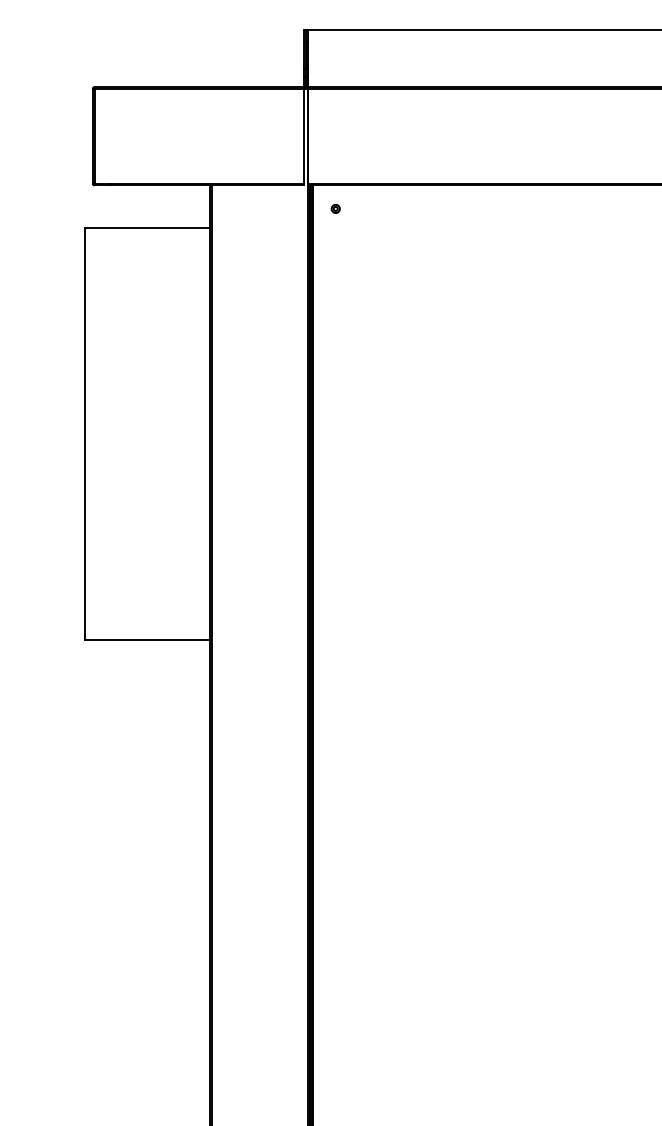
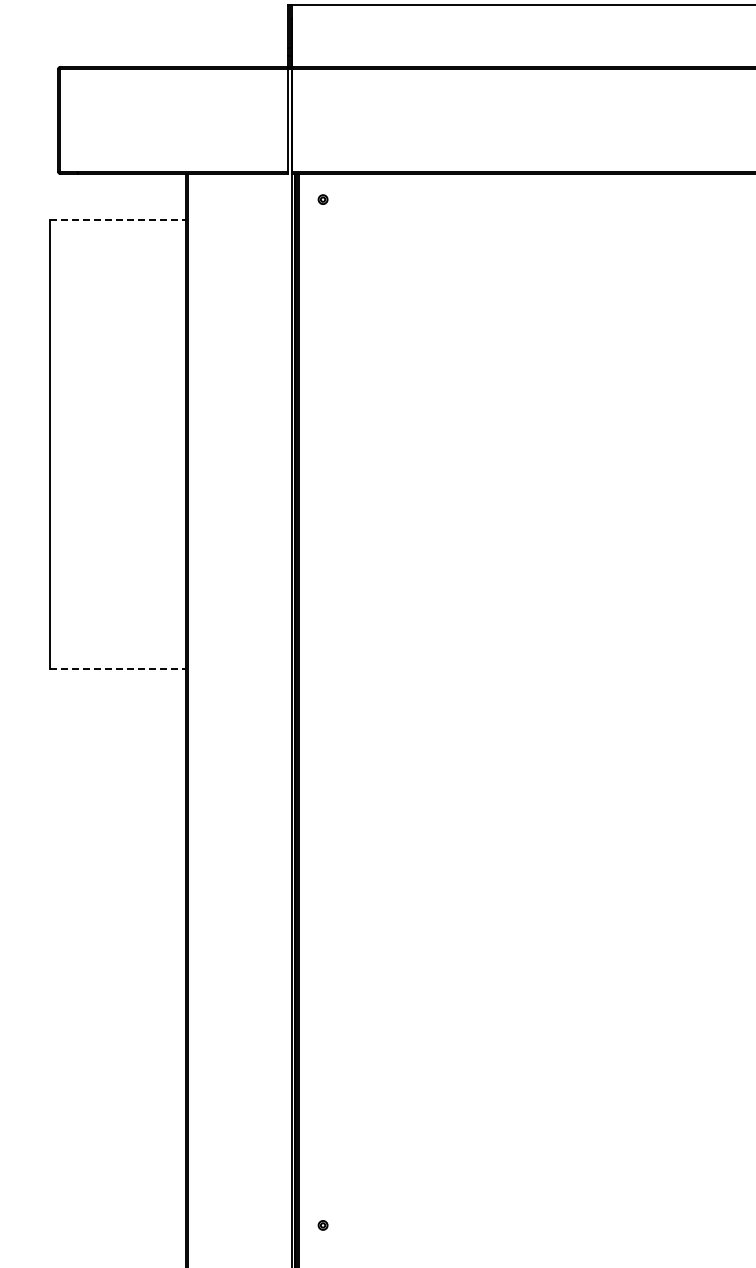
line: (147, 228) -> (117, 220), solid -> dashed
line: (147, 639) -> (117, 668), solid -> dashed

